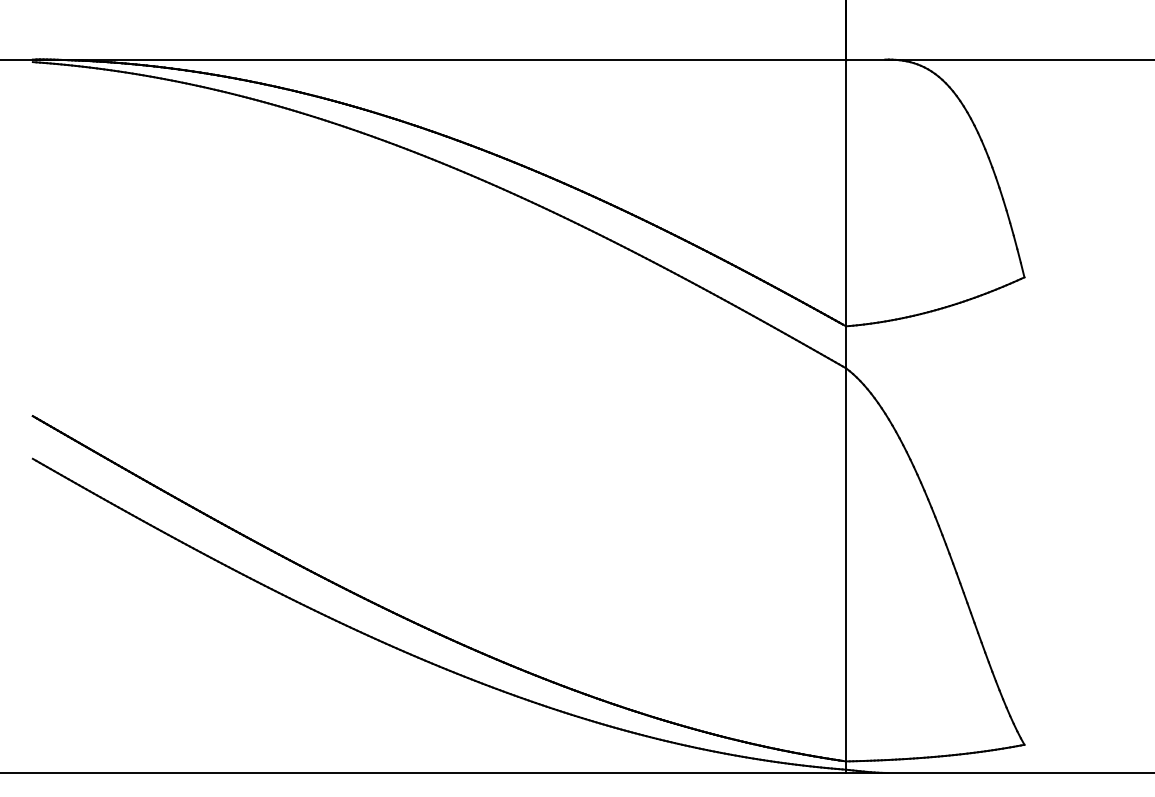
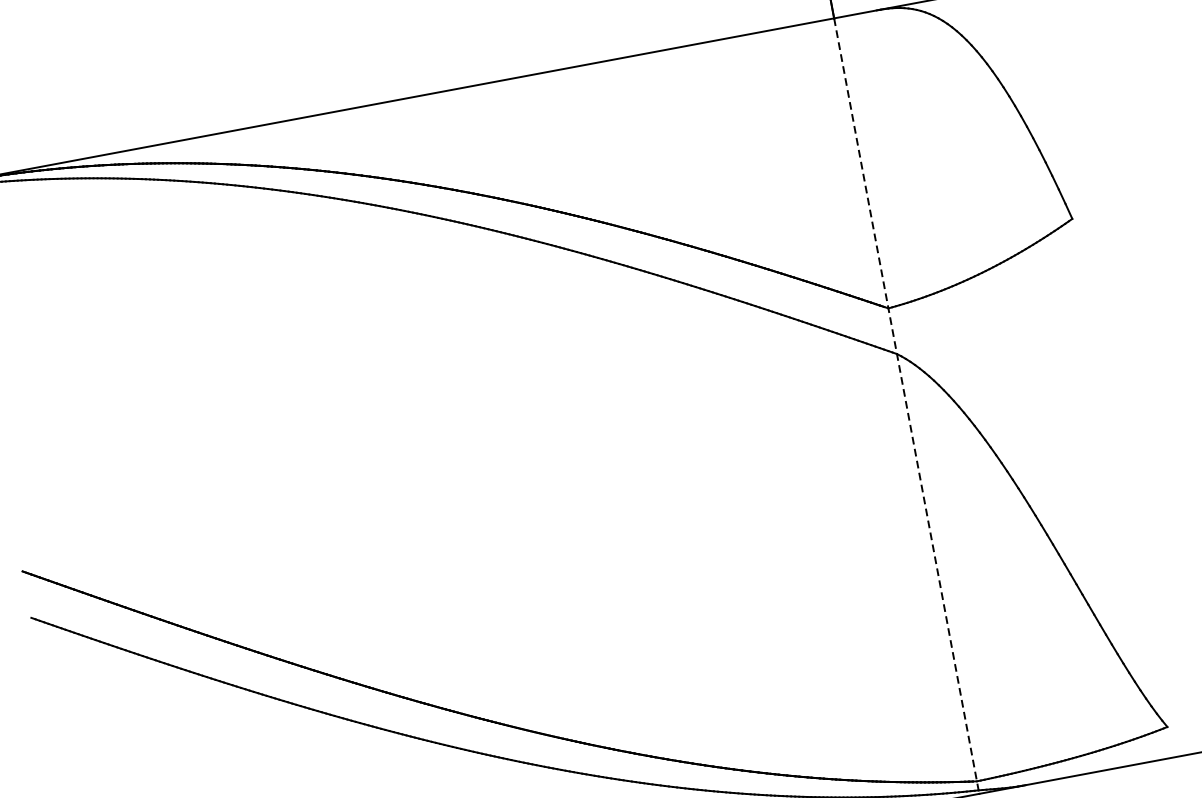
line: (846, 416) -> (907, 406), solid -> dashed

